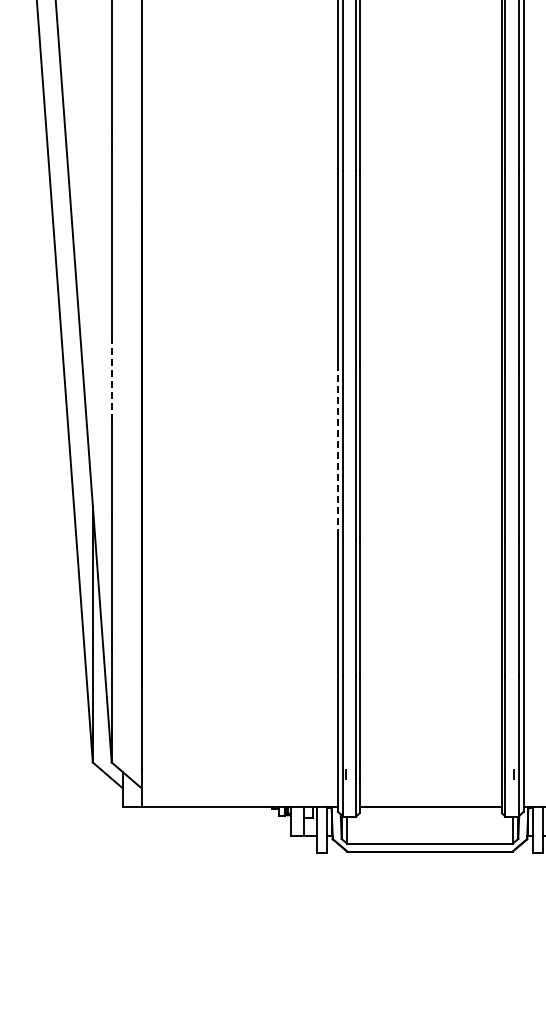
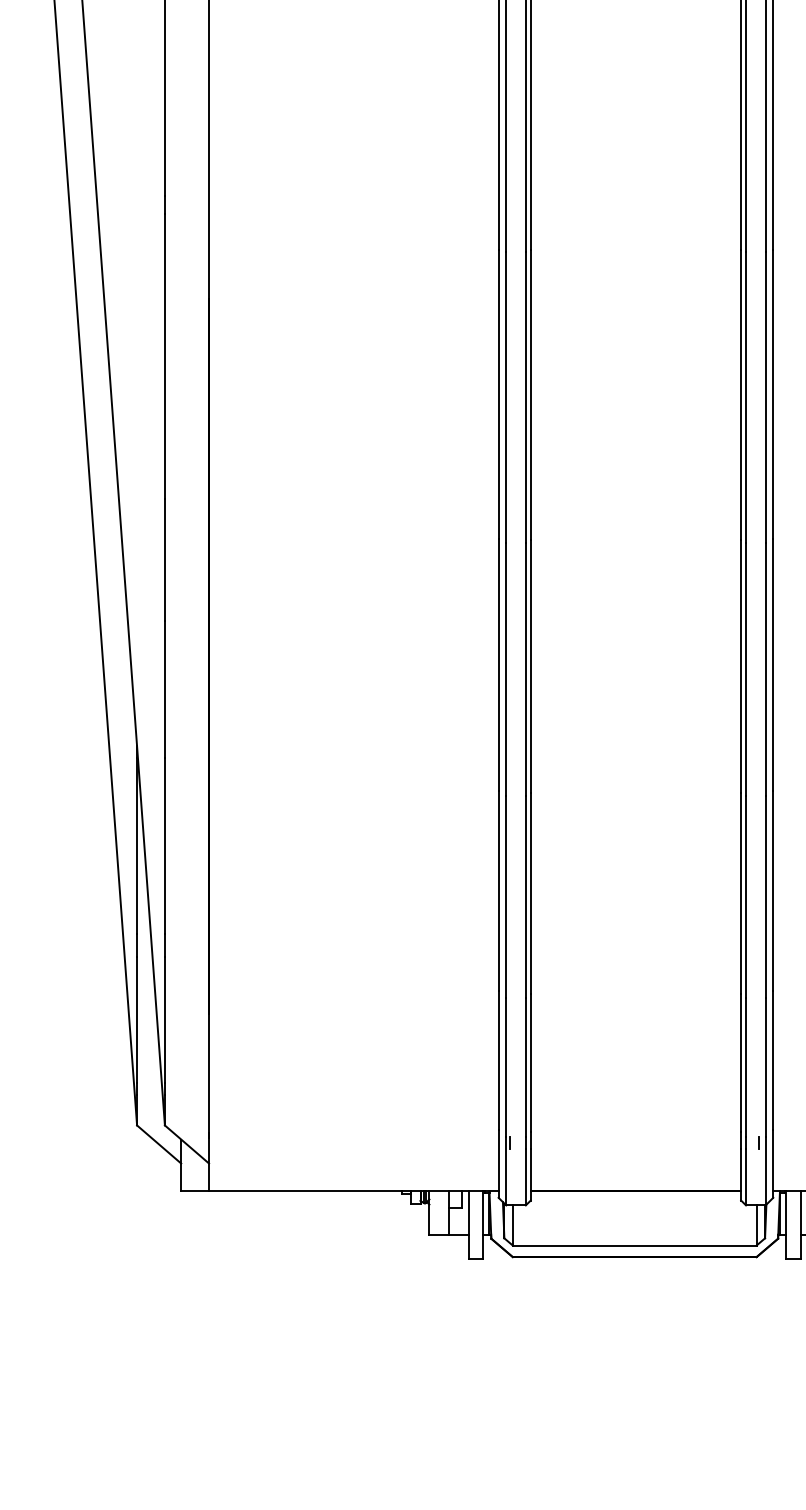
line: (111, 378) -> (164, 558), dashed -> solid
line: (337, 449) -> (498, 663), dashed -> solid

